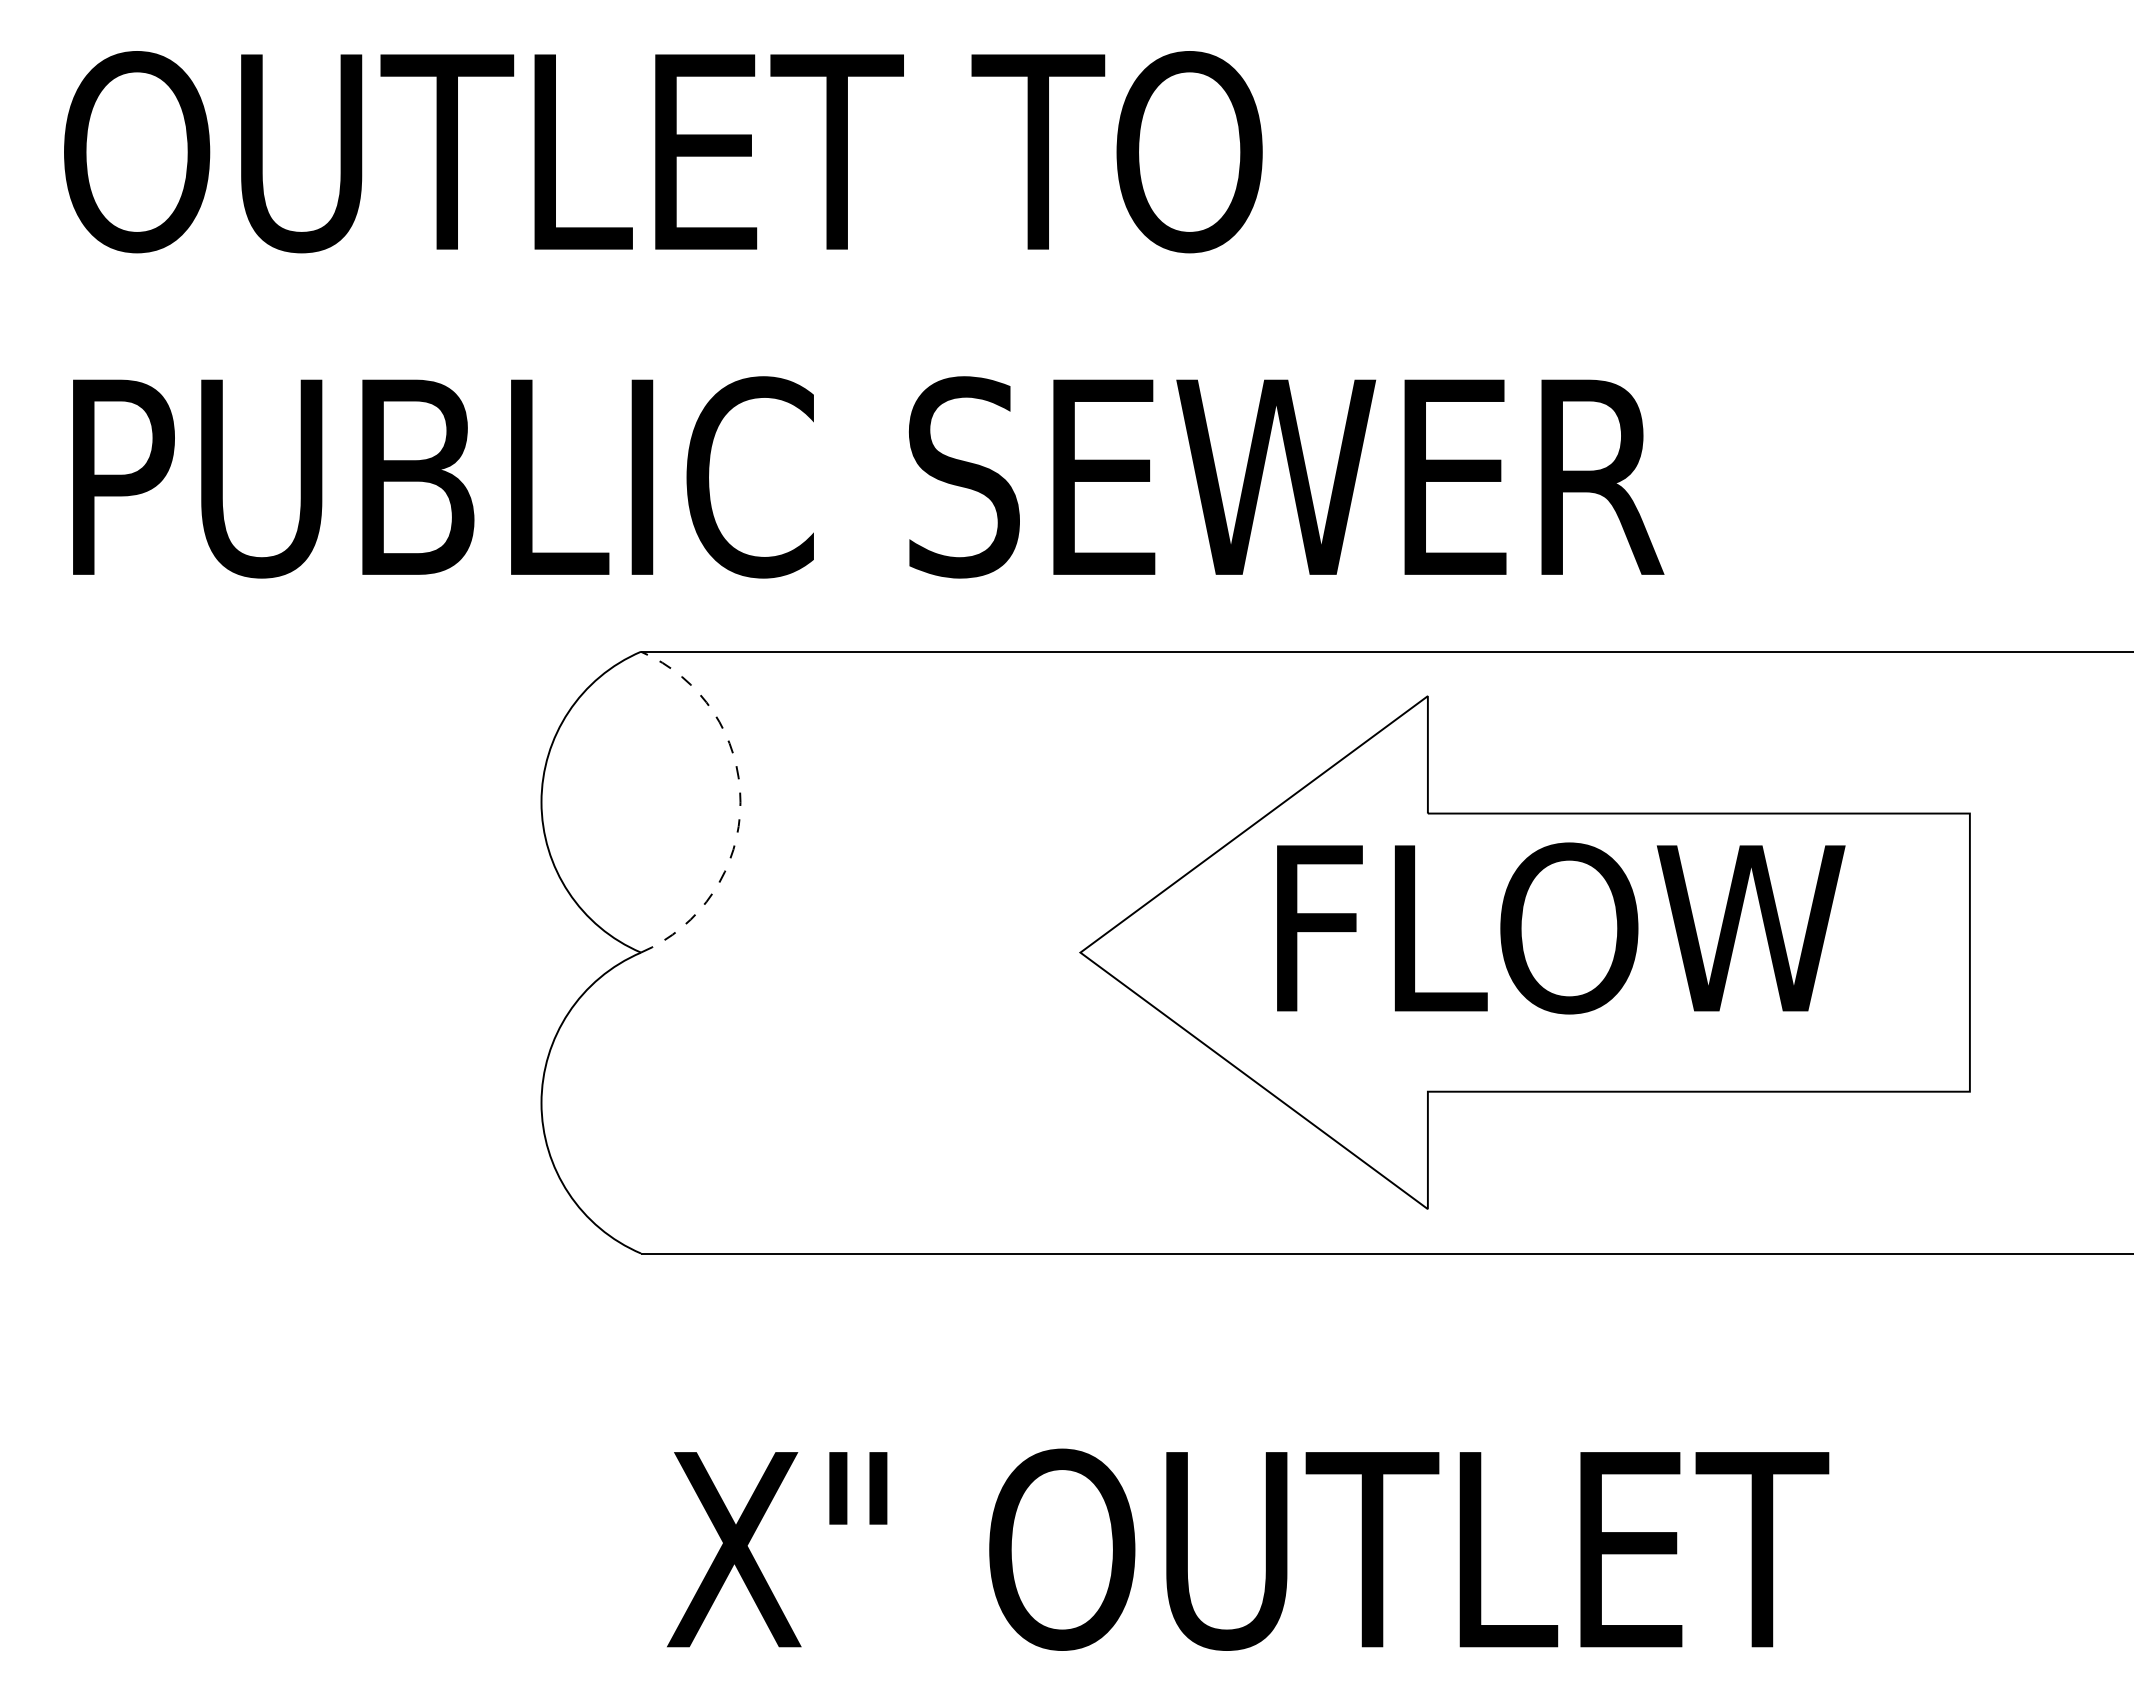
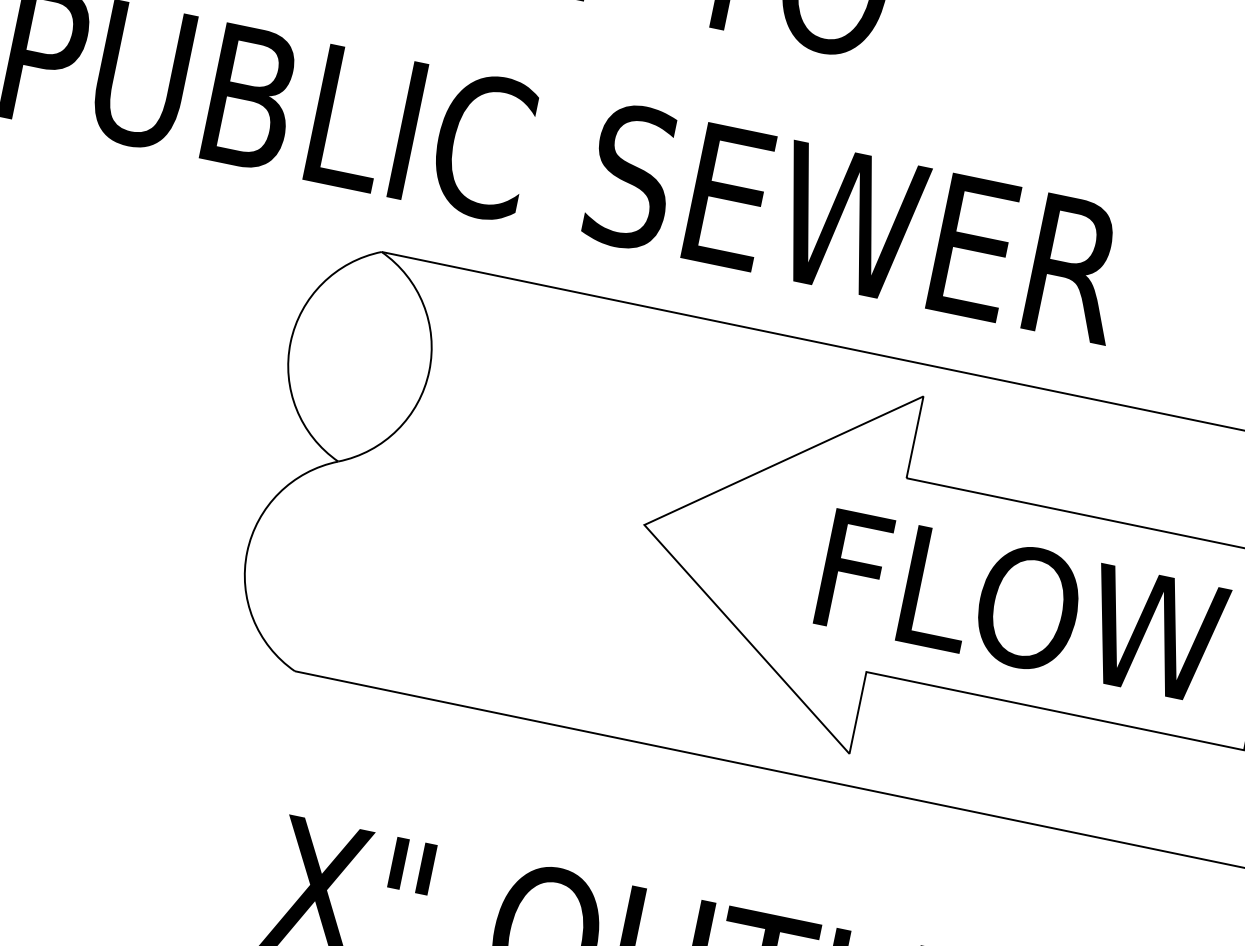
arc: (740, 802) -> (429, 371), dashed -> solid
text: (1561, 928) -> (1022, 606), moved

